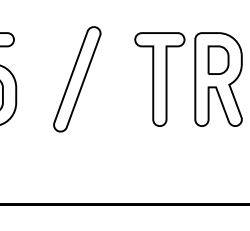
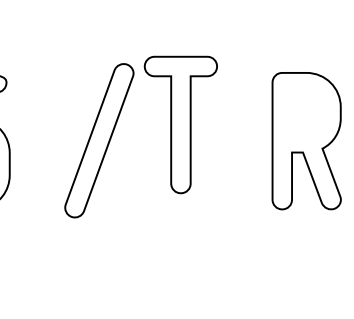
part: (218, 59) -> (306, 111), removed
part: (159, 79) -> (180, 124), moved

